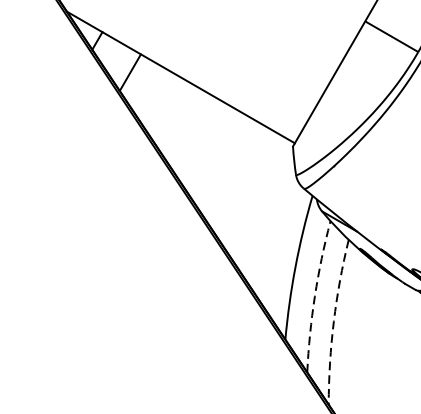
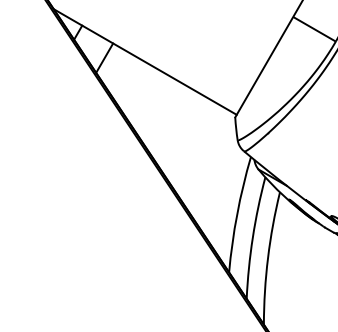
arc: (314, 296) -> (252, 237), dashed -> solid
arc: (334, 322) -> (268, 258), dashed -> solid

